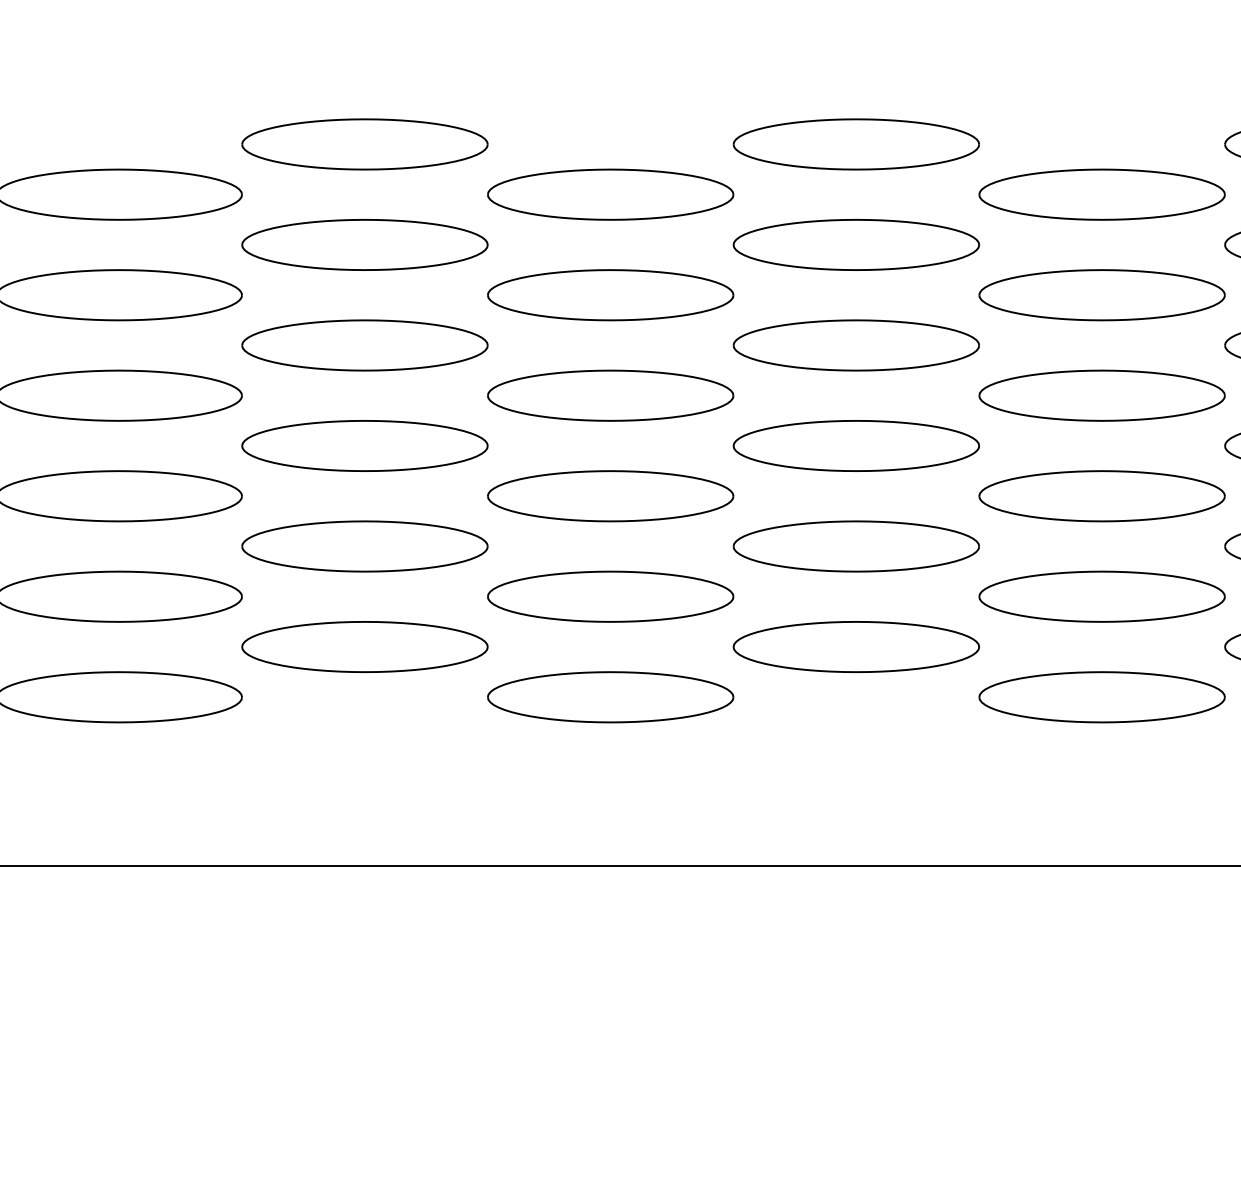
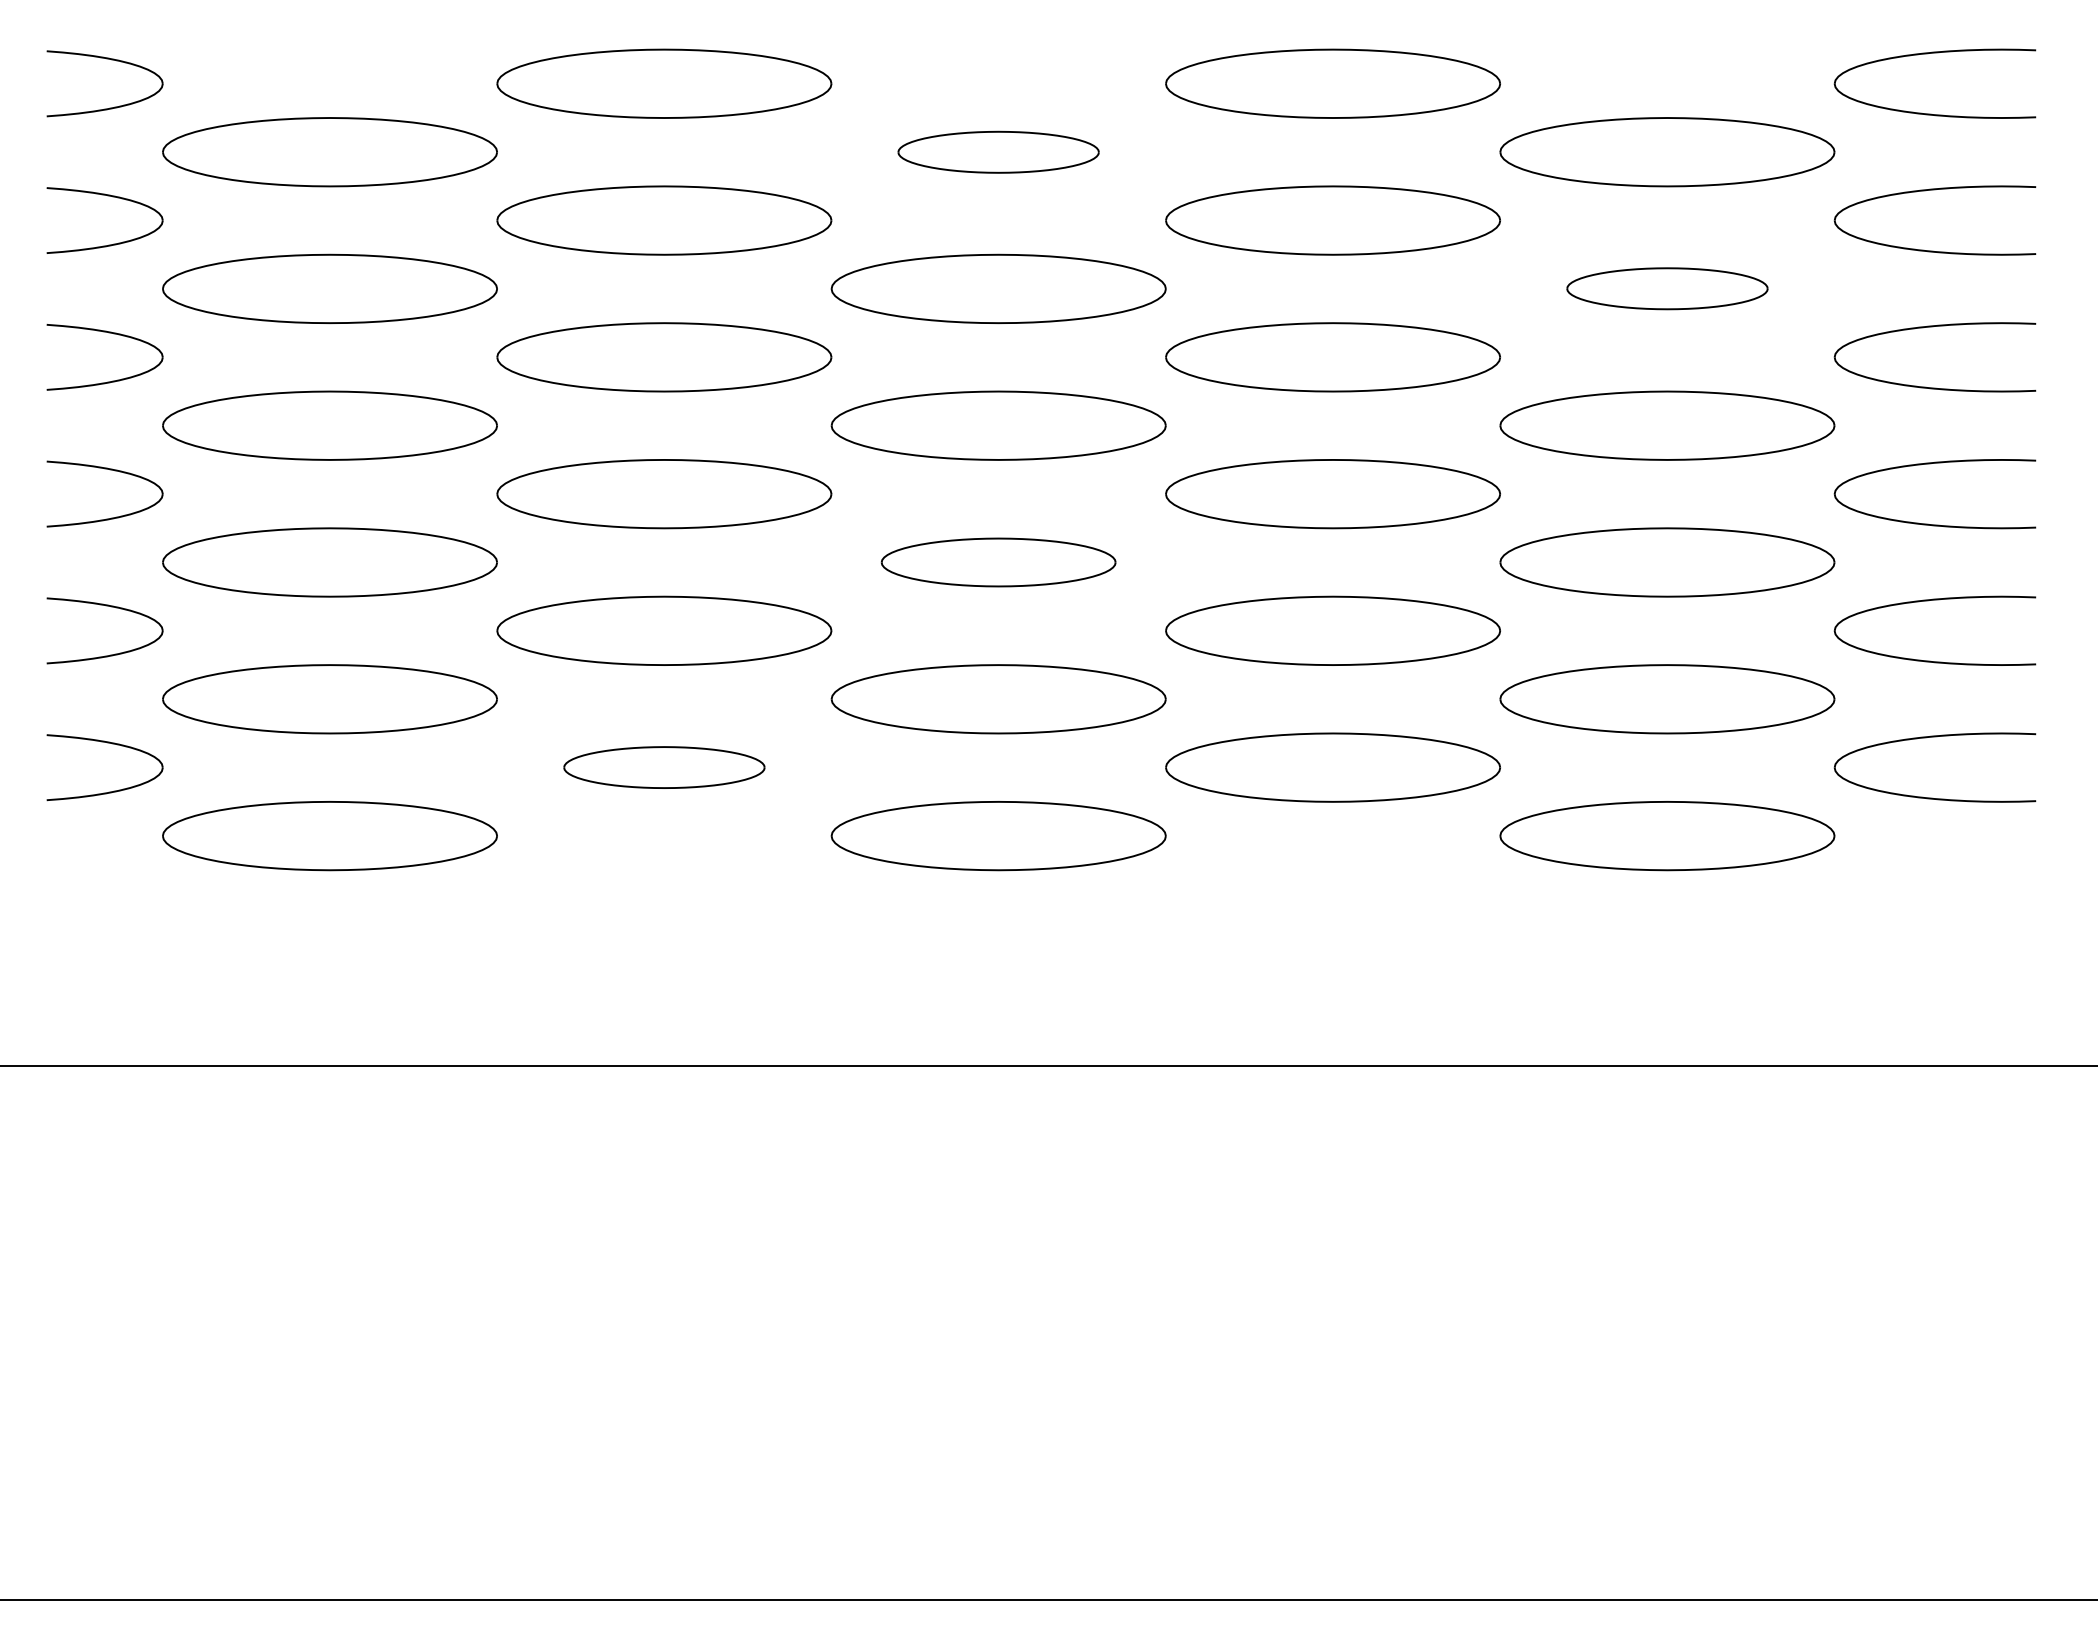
part: (610, 194) -> (998, 152), size x0.6
part: (1102, 294) -> (1667, 288), size x0.6
part: (610, 496) -> (998, 562), size x0.7
part: (365, 646) -> (664, 767), size x0.6

